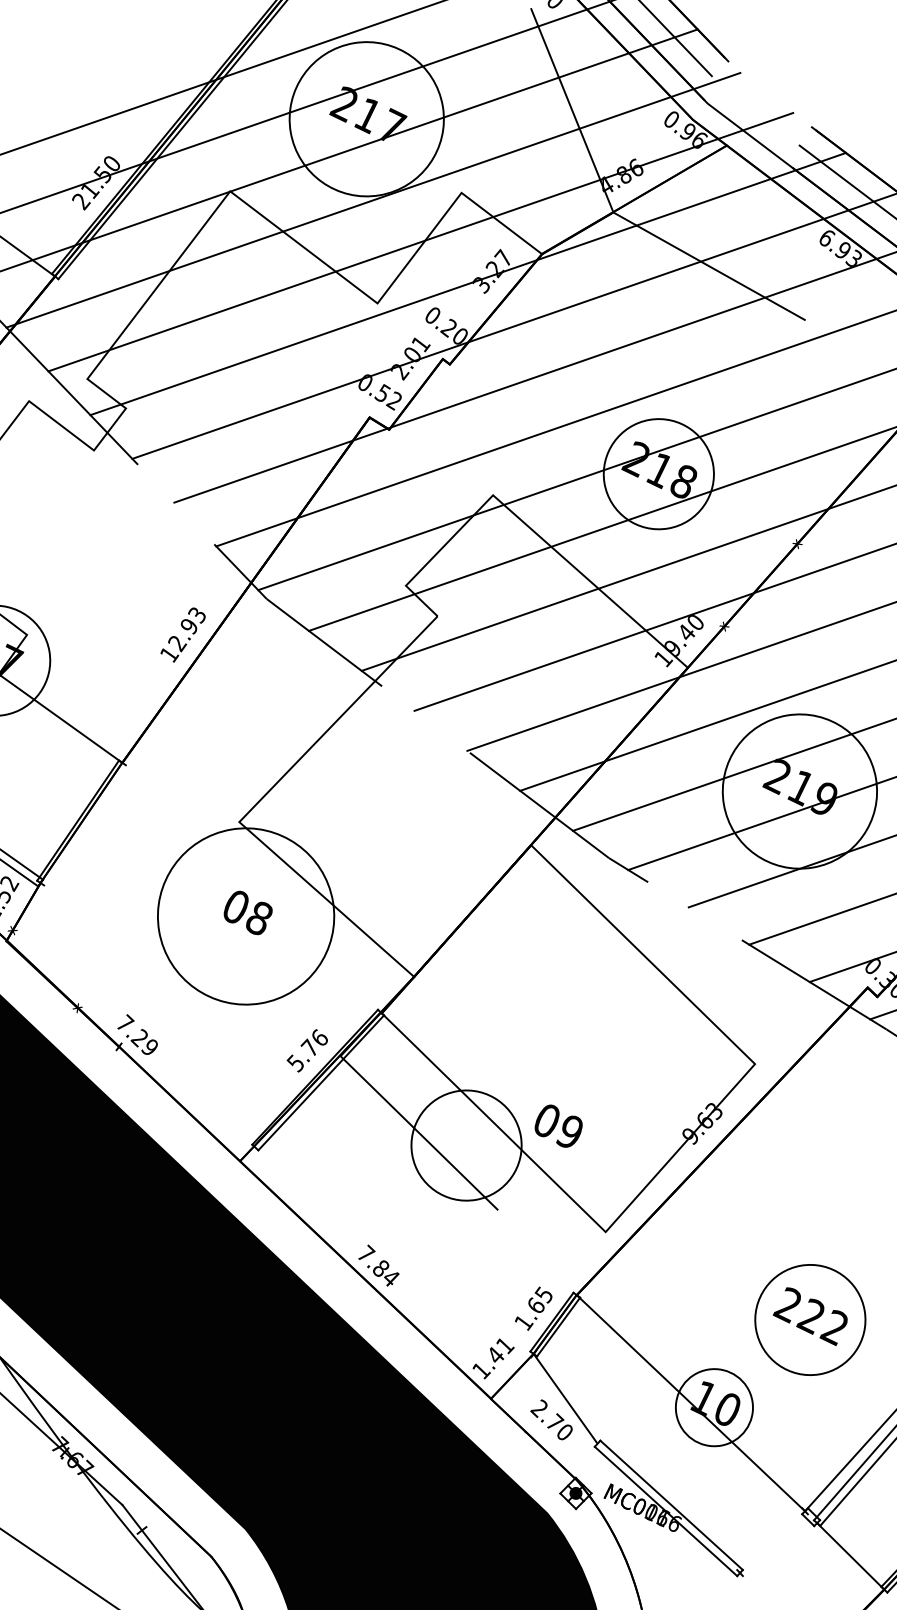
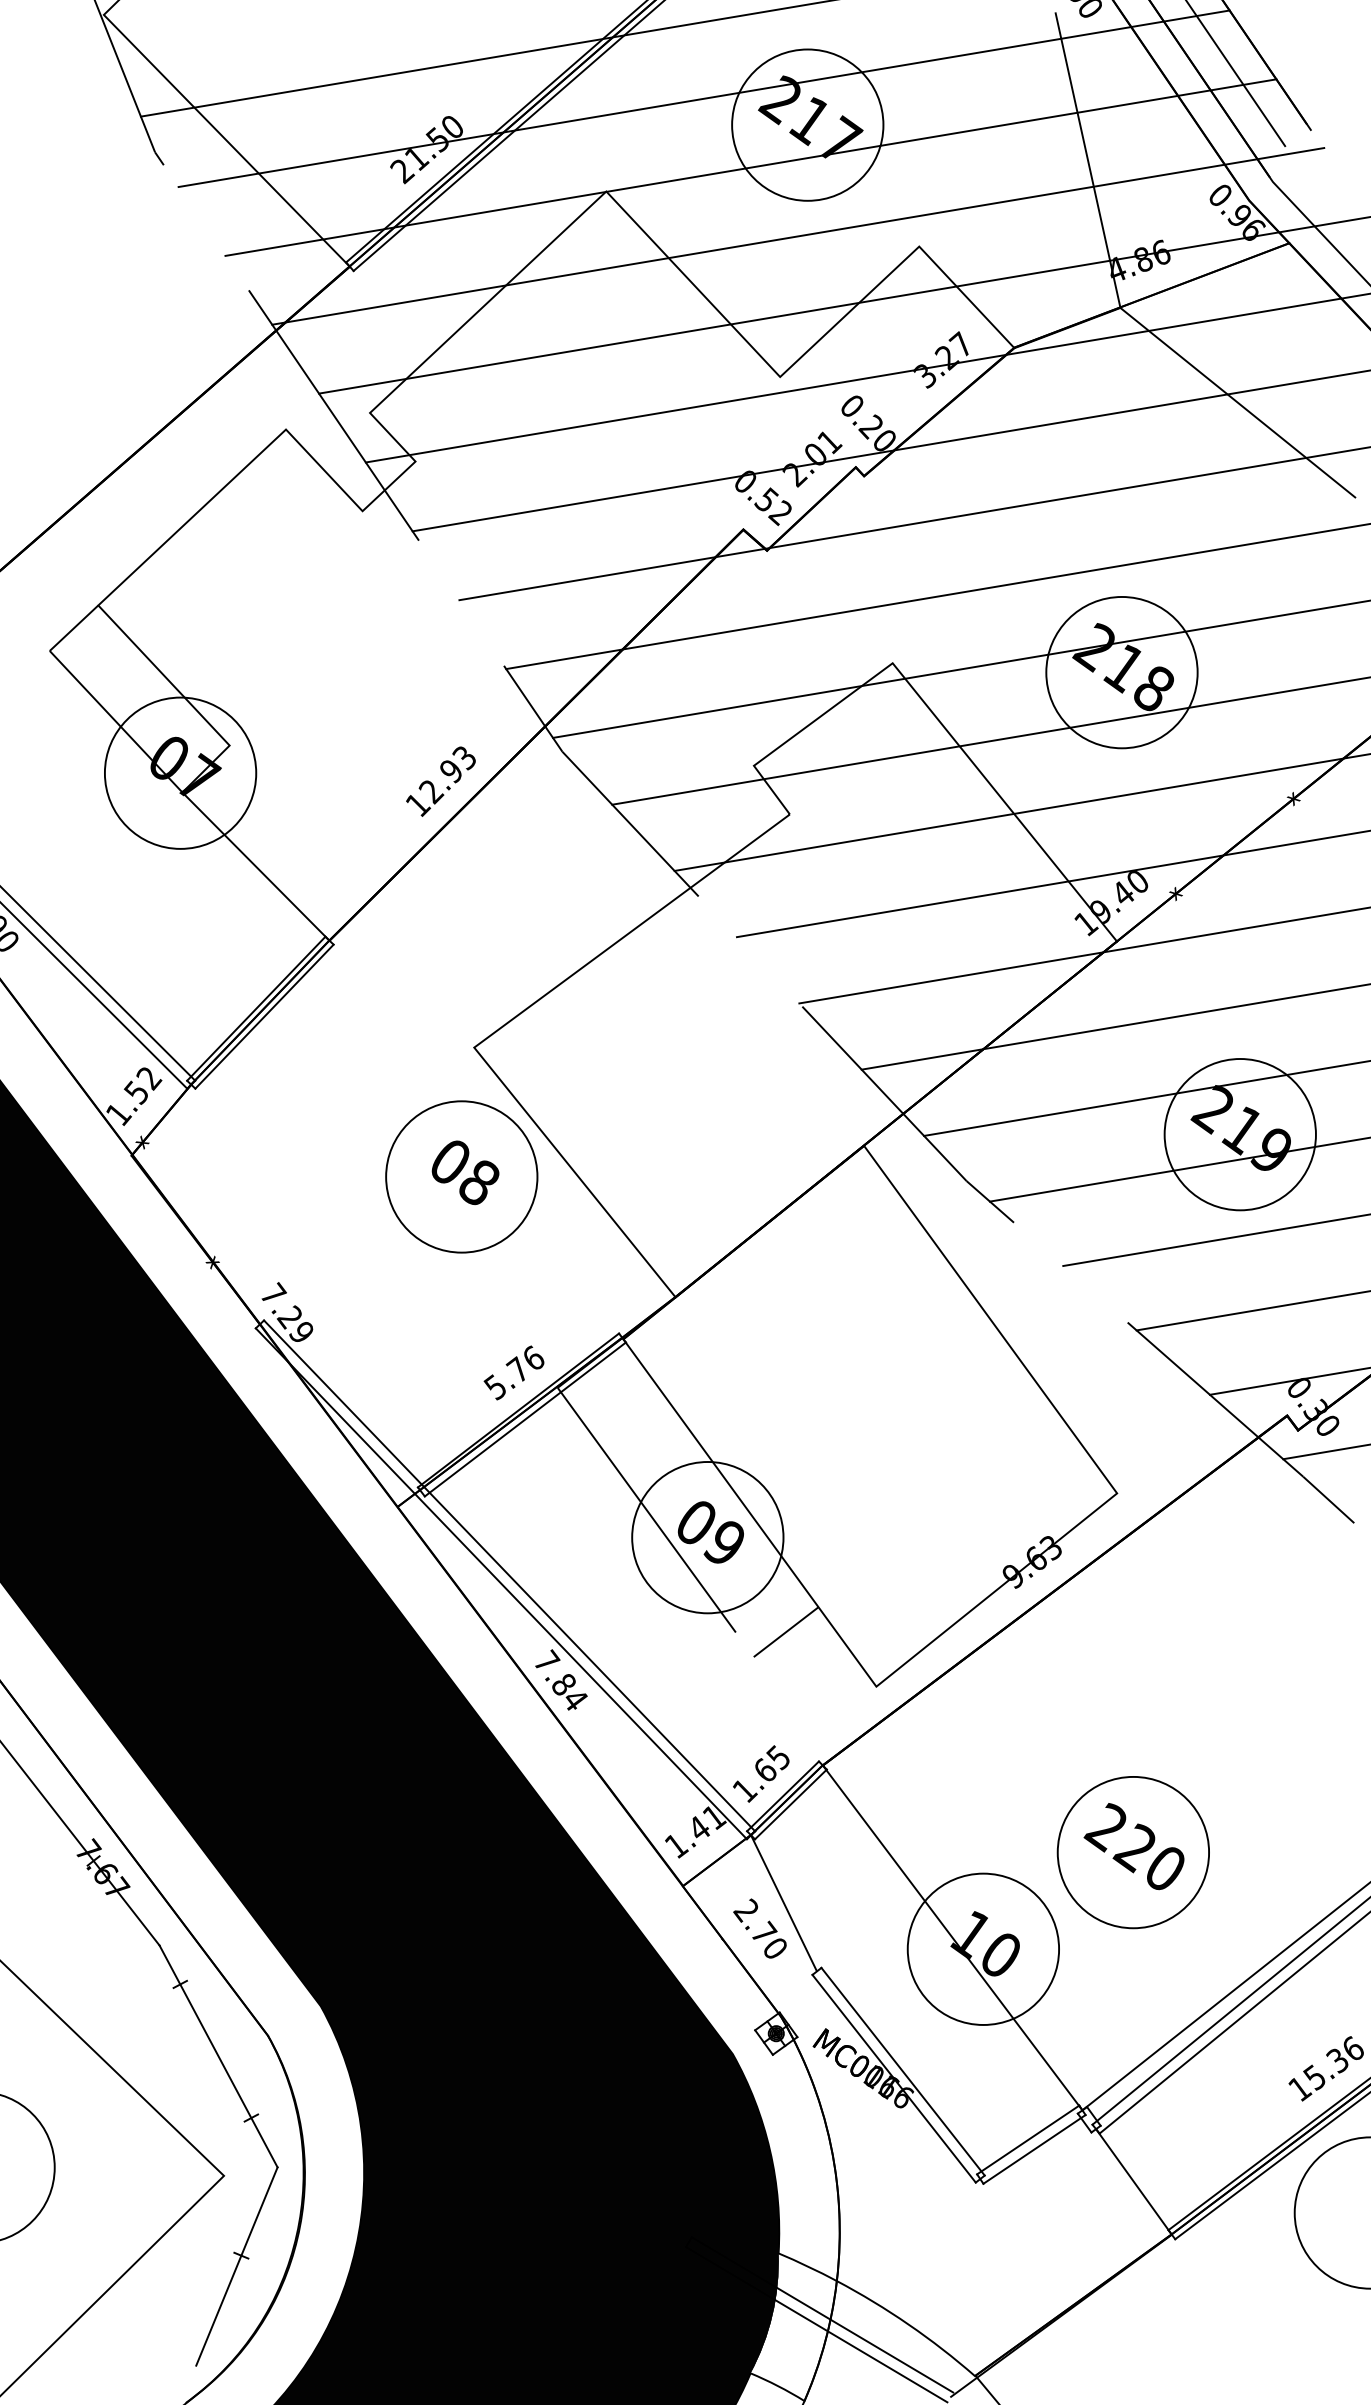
circle: (366, 118) -> (807, 124), size x0.71
circle: (799, 791) -> (1239, 1134), size x0.71
line: (84, 825) -> (264, 1016), added
circle: (245, 916) -> (461, 1176), size x0.62
text: (558, 1126) -> (710, 1532), moved
line: (328, 1196) -> (509, 1575), added
line: (323, 1203) -> (500, 1583), added
line: (533, 1204) -> (785, 1632), added
text: (833, 1327) -> (1162, 1868), 222 -> 220
circle: (714, 1407) -> (983, 1948), size x1.43
line: (769, 1538) -> (1028, 2139), added
line: (775, 1545) -> (1034, 2149), added

